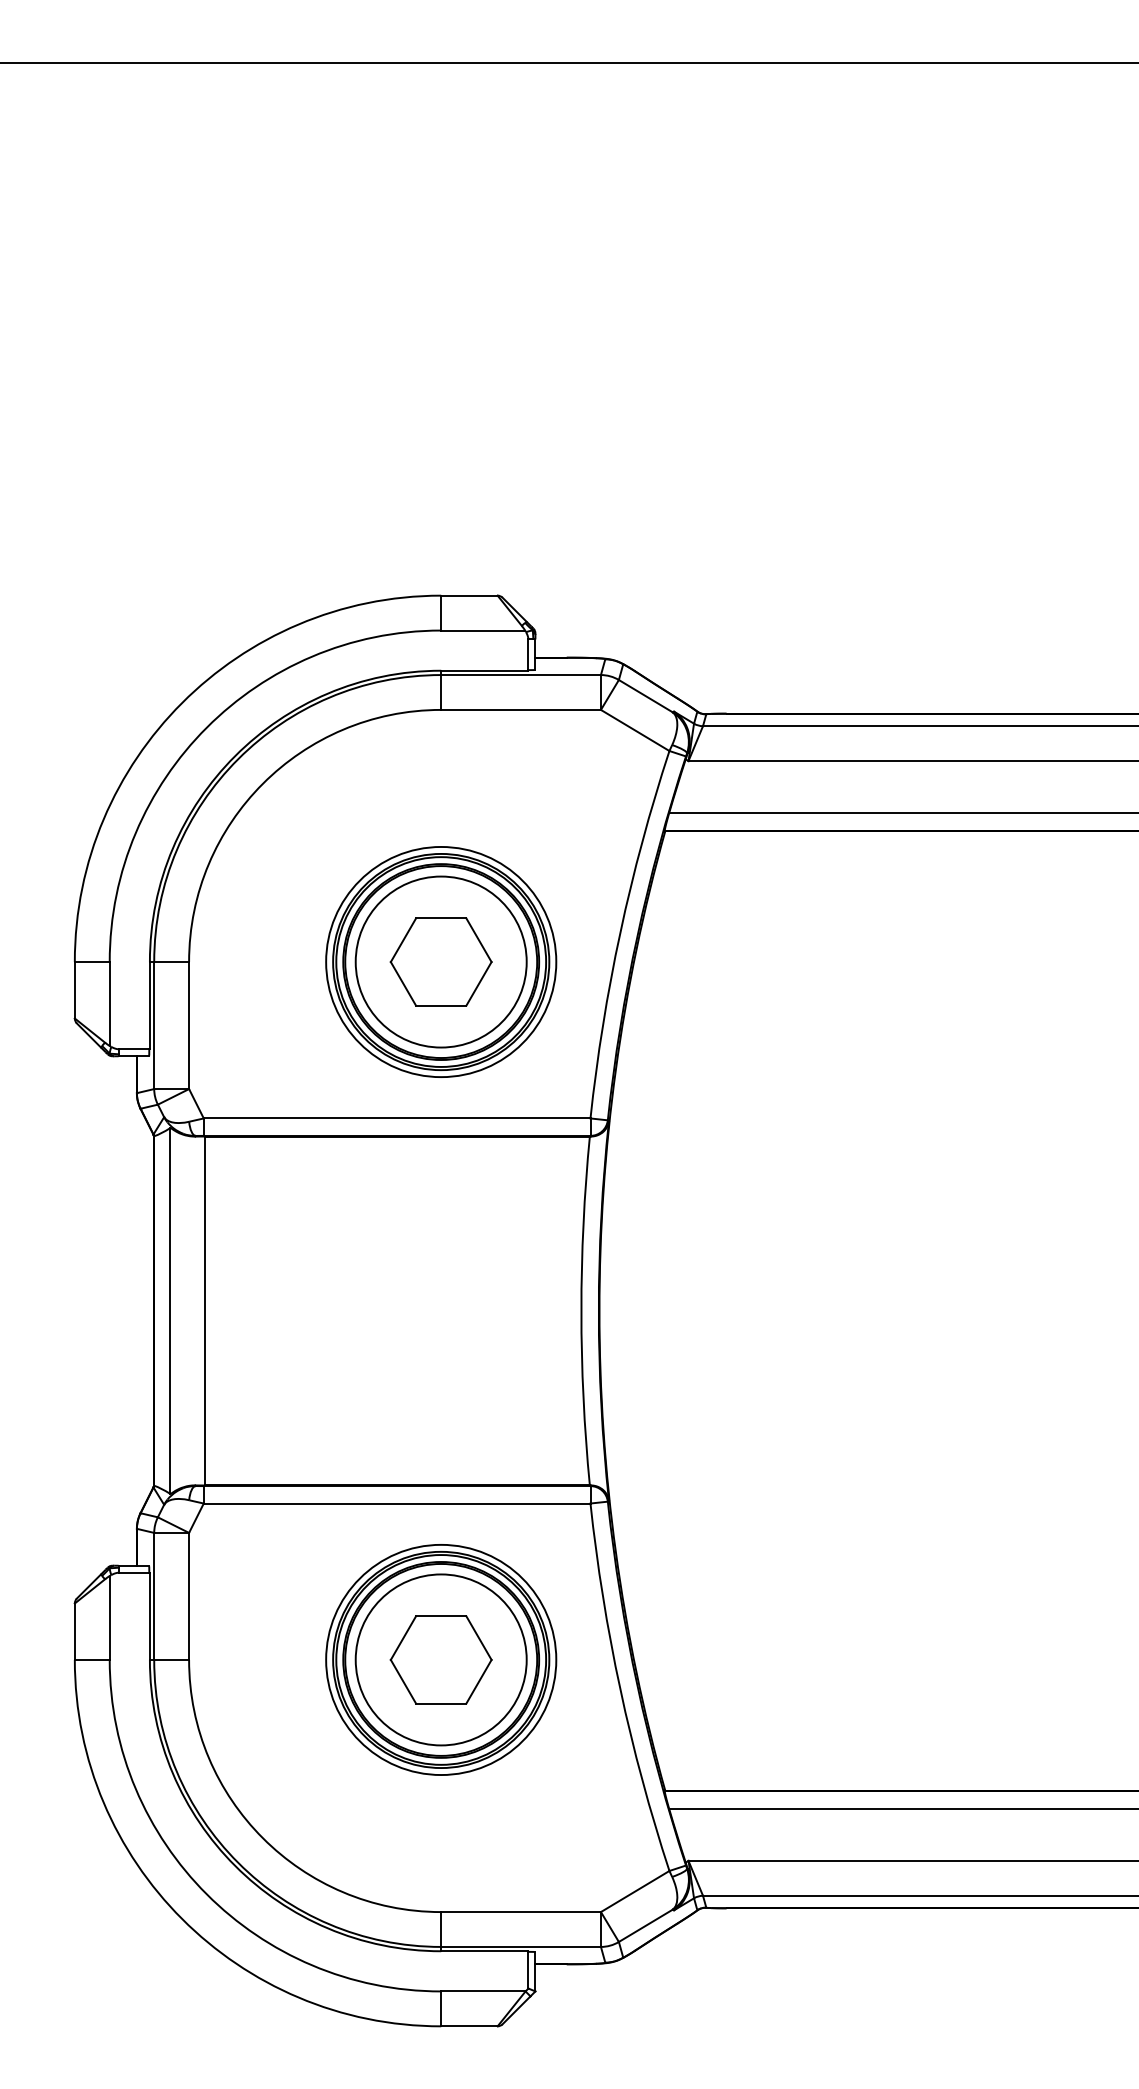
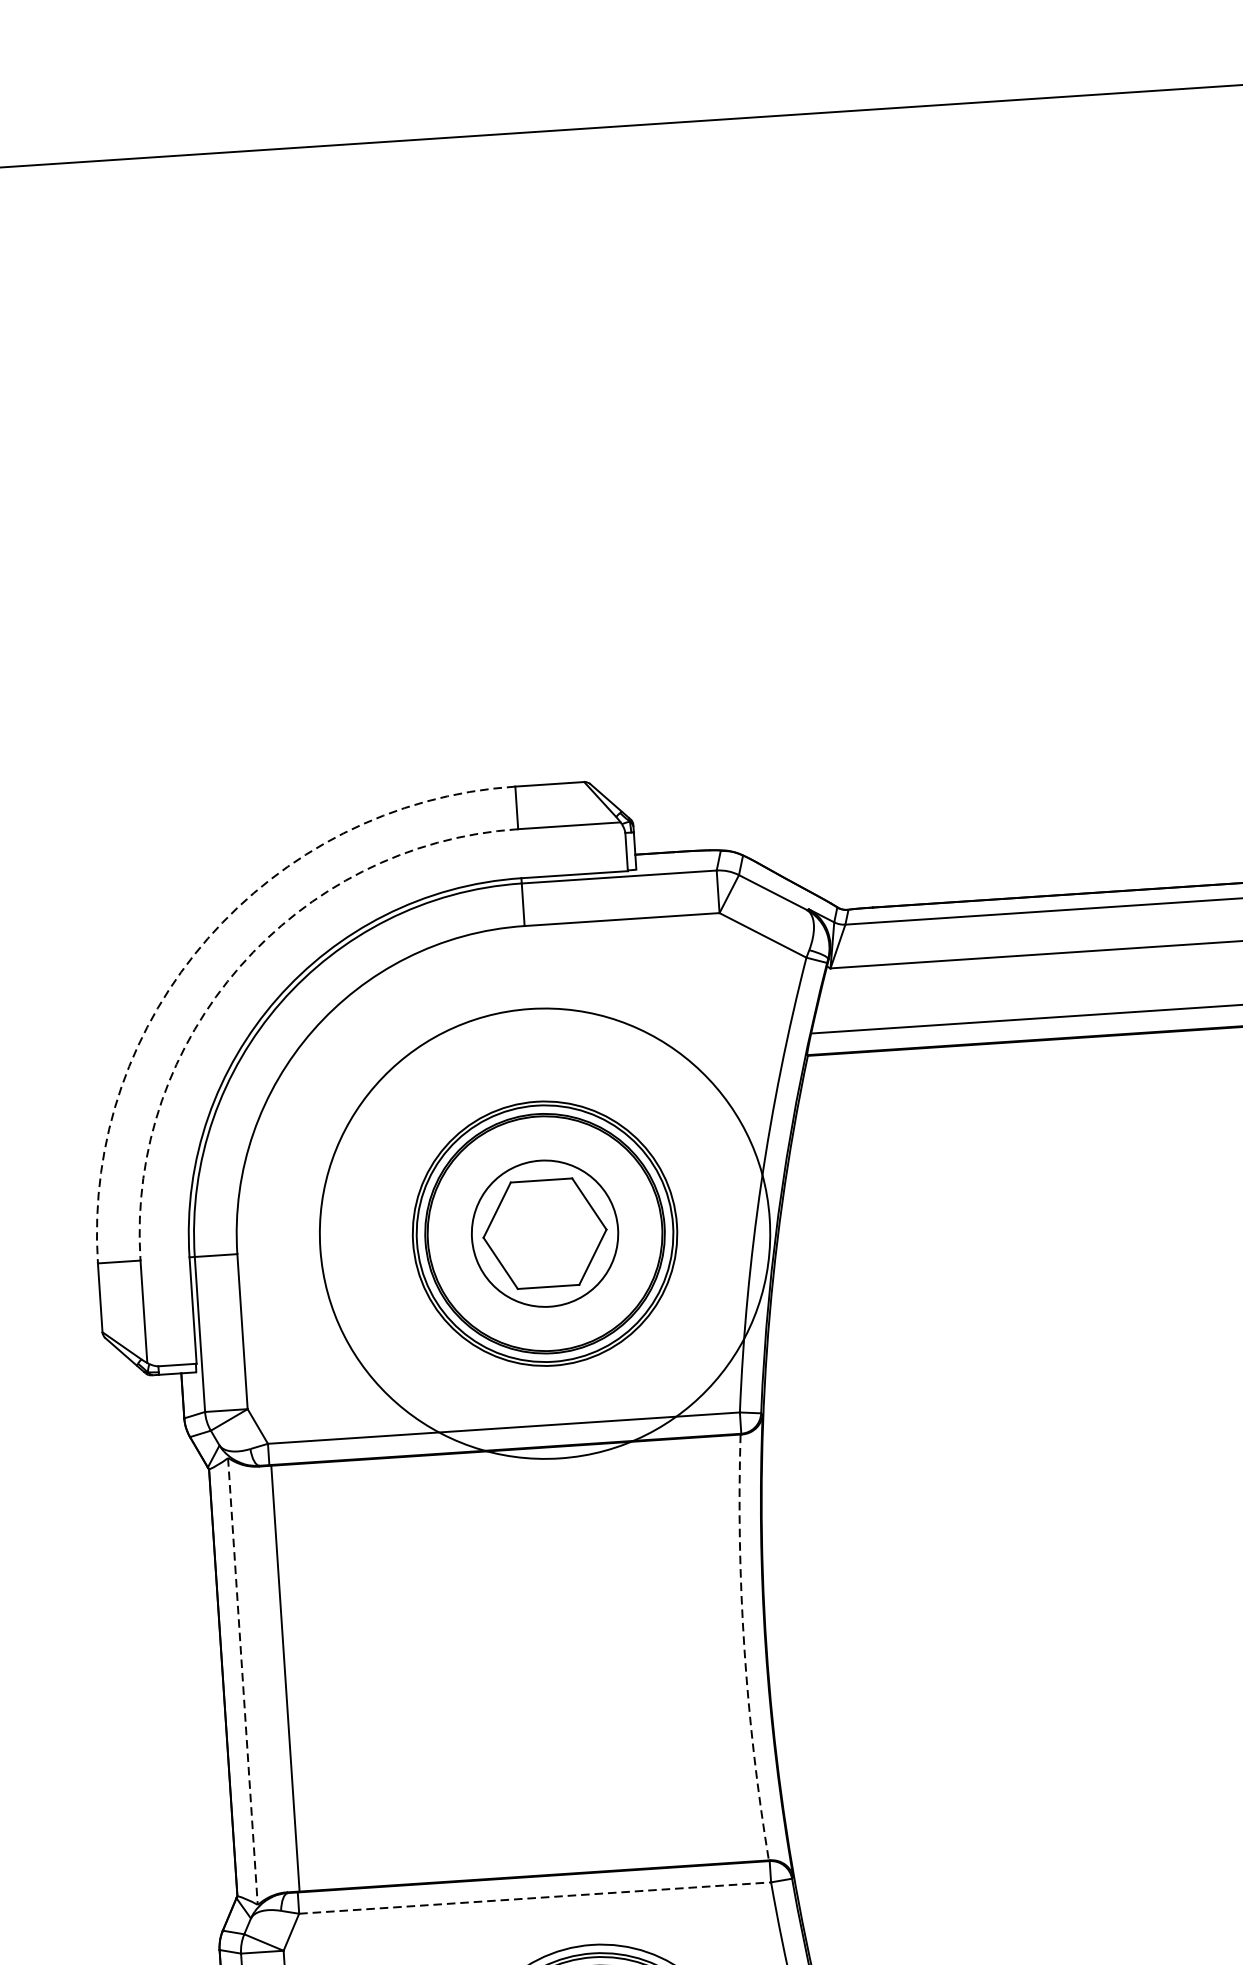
arc: (182, 702) -> (208, 937), solid -> dashed
arc: (206, 727) -> (239, 966), solid -> dashed
circle: (440, 961) -> (544, 1233), size x0.7
circle: (441, 961) -> (545, 1233), size x1.6
line: (170, 1311) -> (243, 1682), solid -> dashed
arc: (581, 1311) -> (744, 1648), solid -> dashed
line: (397, 1503) -> (535, 1897), solid -> dashed

